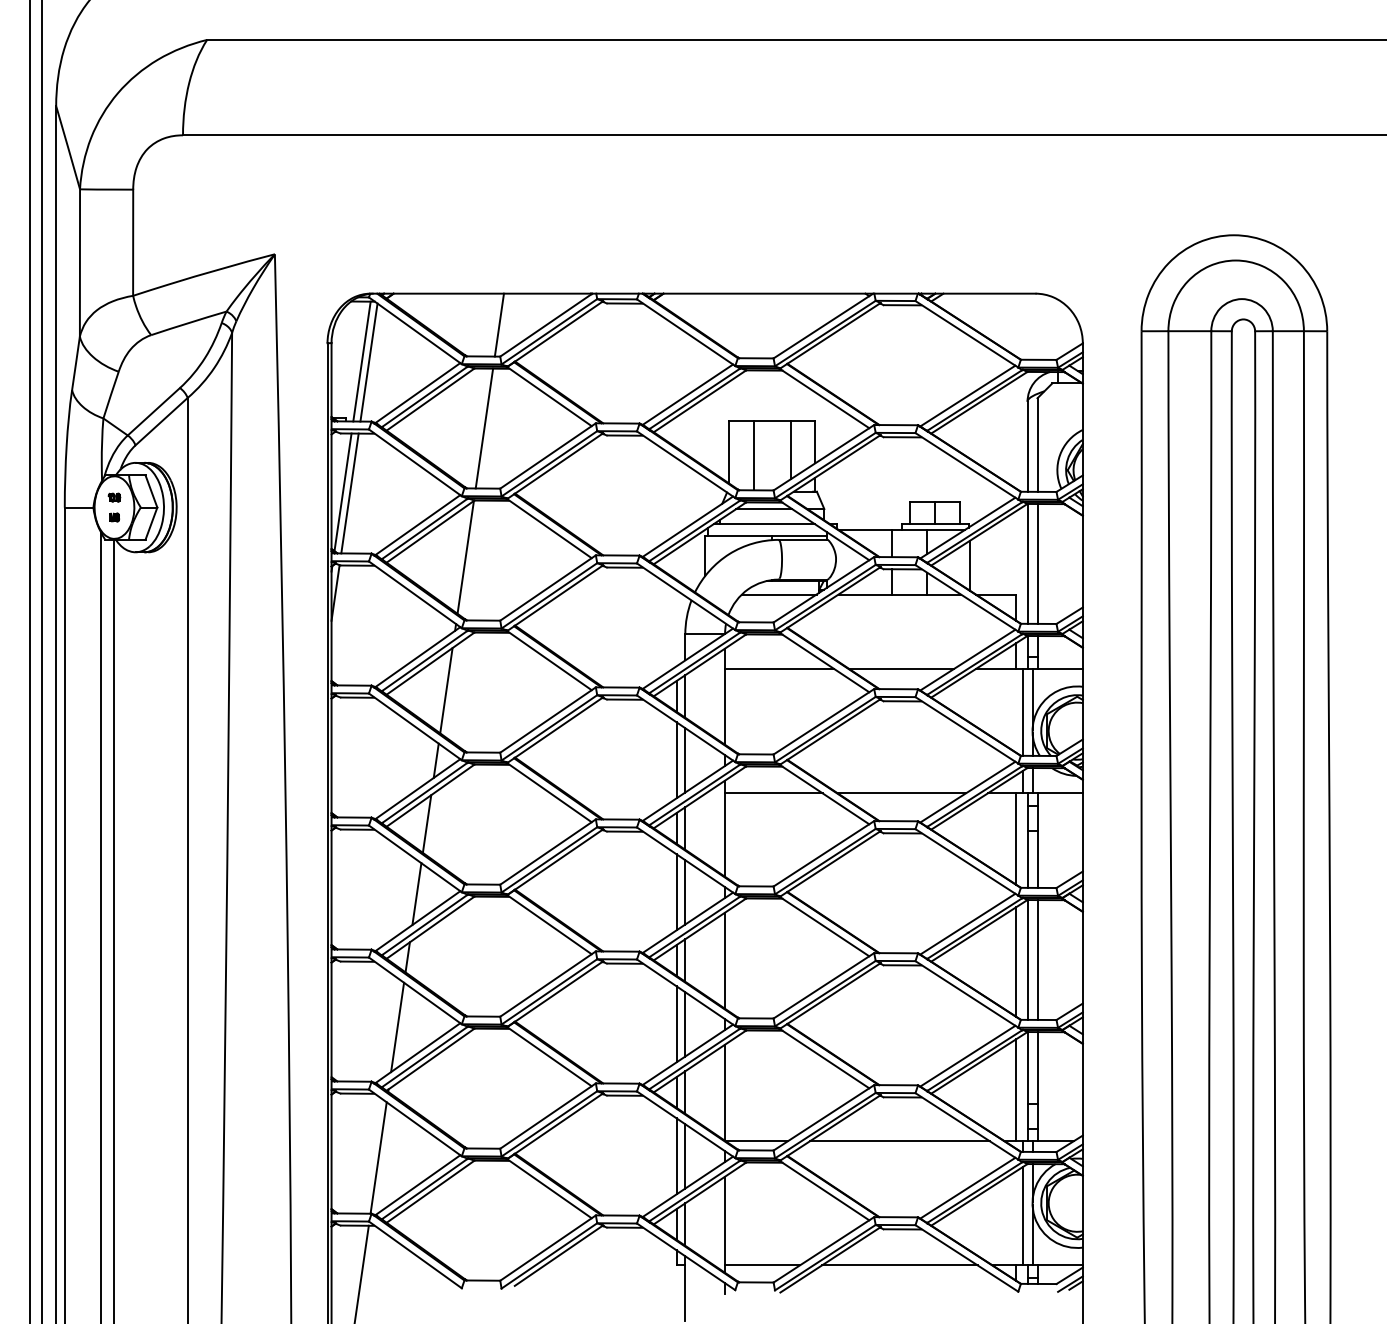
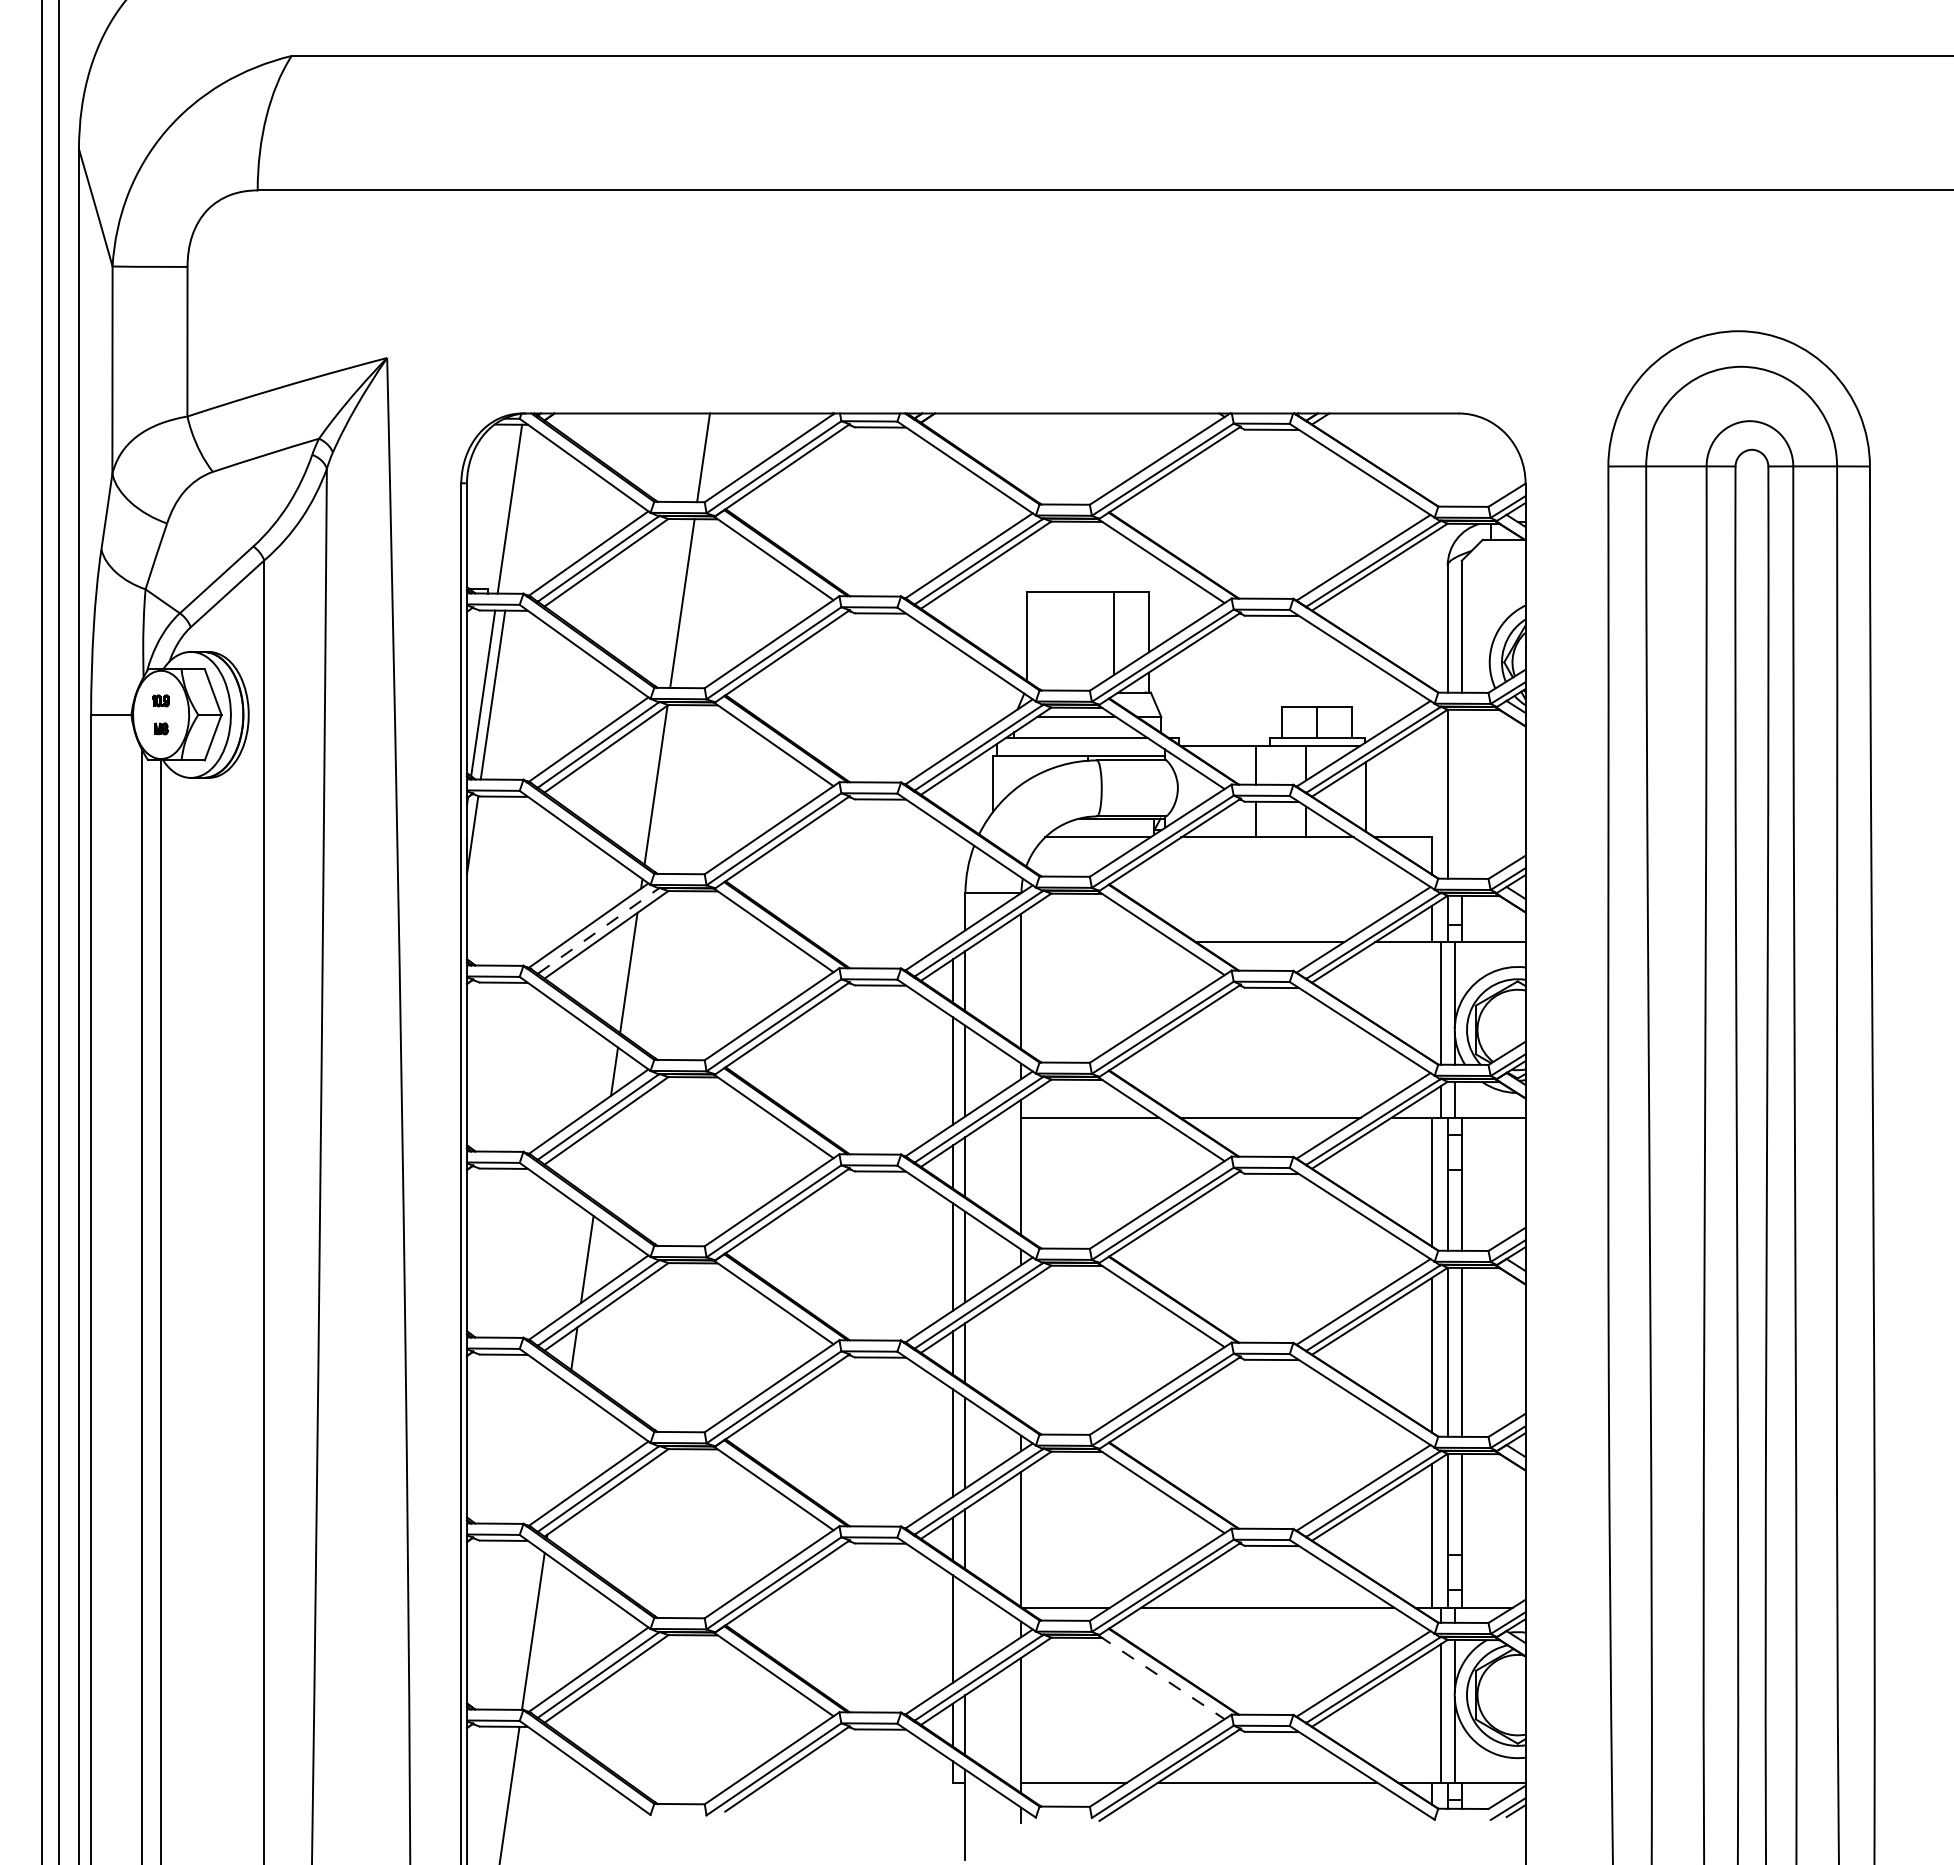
line: (368, 362) -> (519, 510), removed
line: (753, 455) -> (1061, 641), removed
line: (1037, 563) -> (1461, 793), removed
line: (424, 661) -> (598, 931), solid -> dashed
line: (779, 669) -> (1098, 942), removed
line: (427, 823) -> (601, 1160), removed
line: (725, 960) -> (1021, 1353), removed
line: (397, 1027) -> (559, 1447), removed
line: (685, 1155) -> (965, 1628), removed
line: (825, 1190) -> (1162, 1677), solid -> dashed

